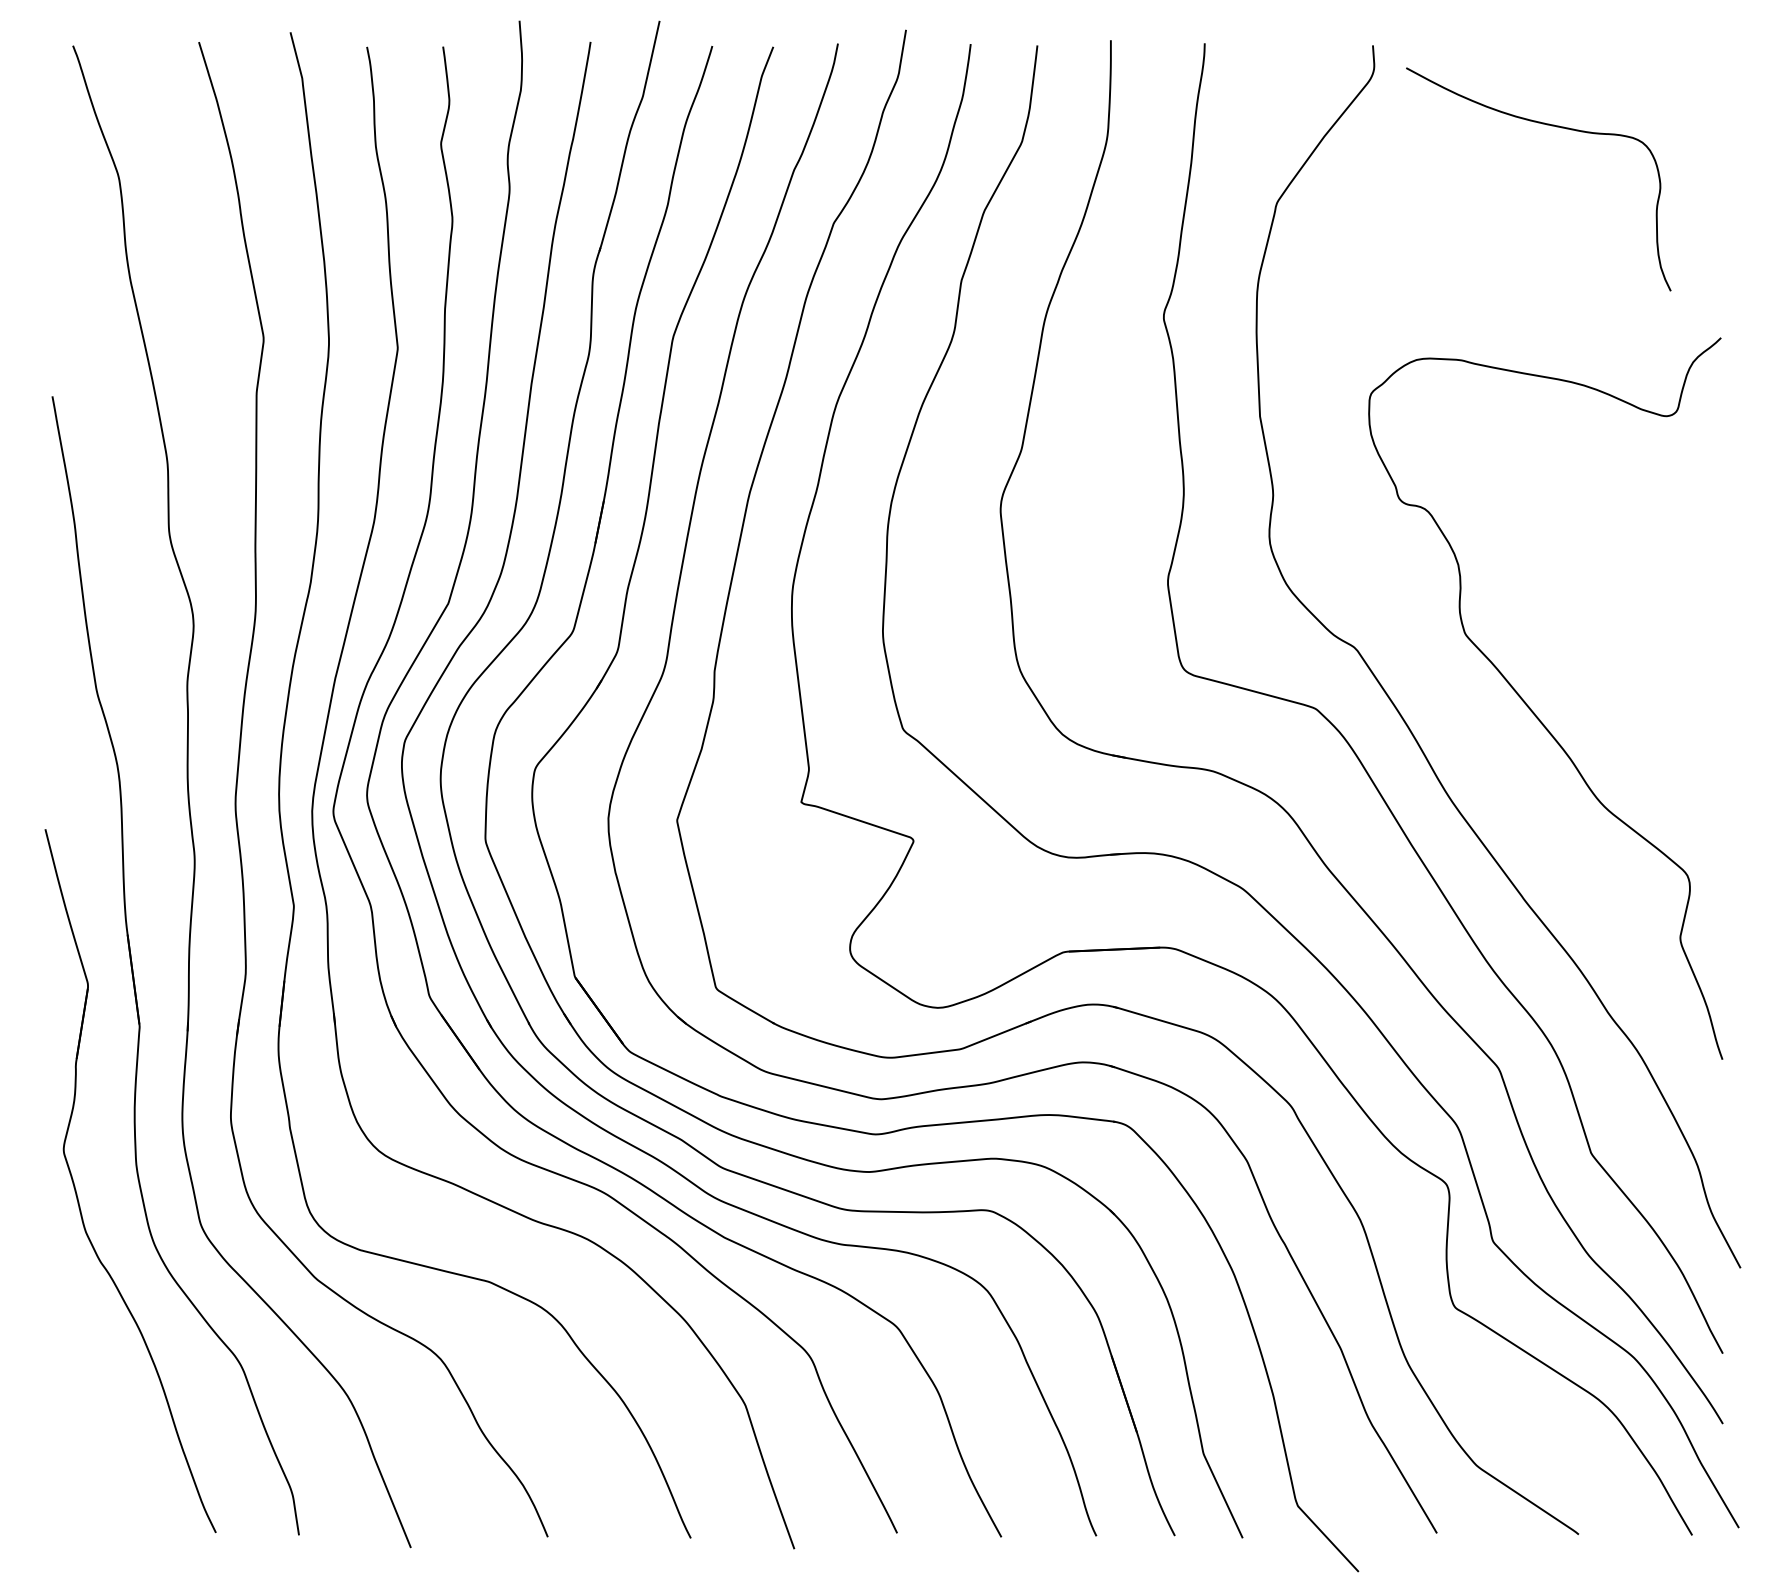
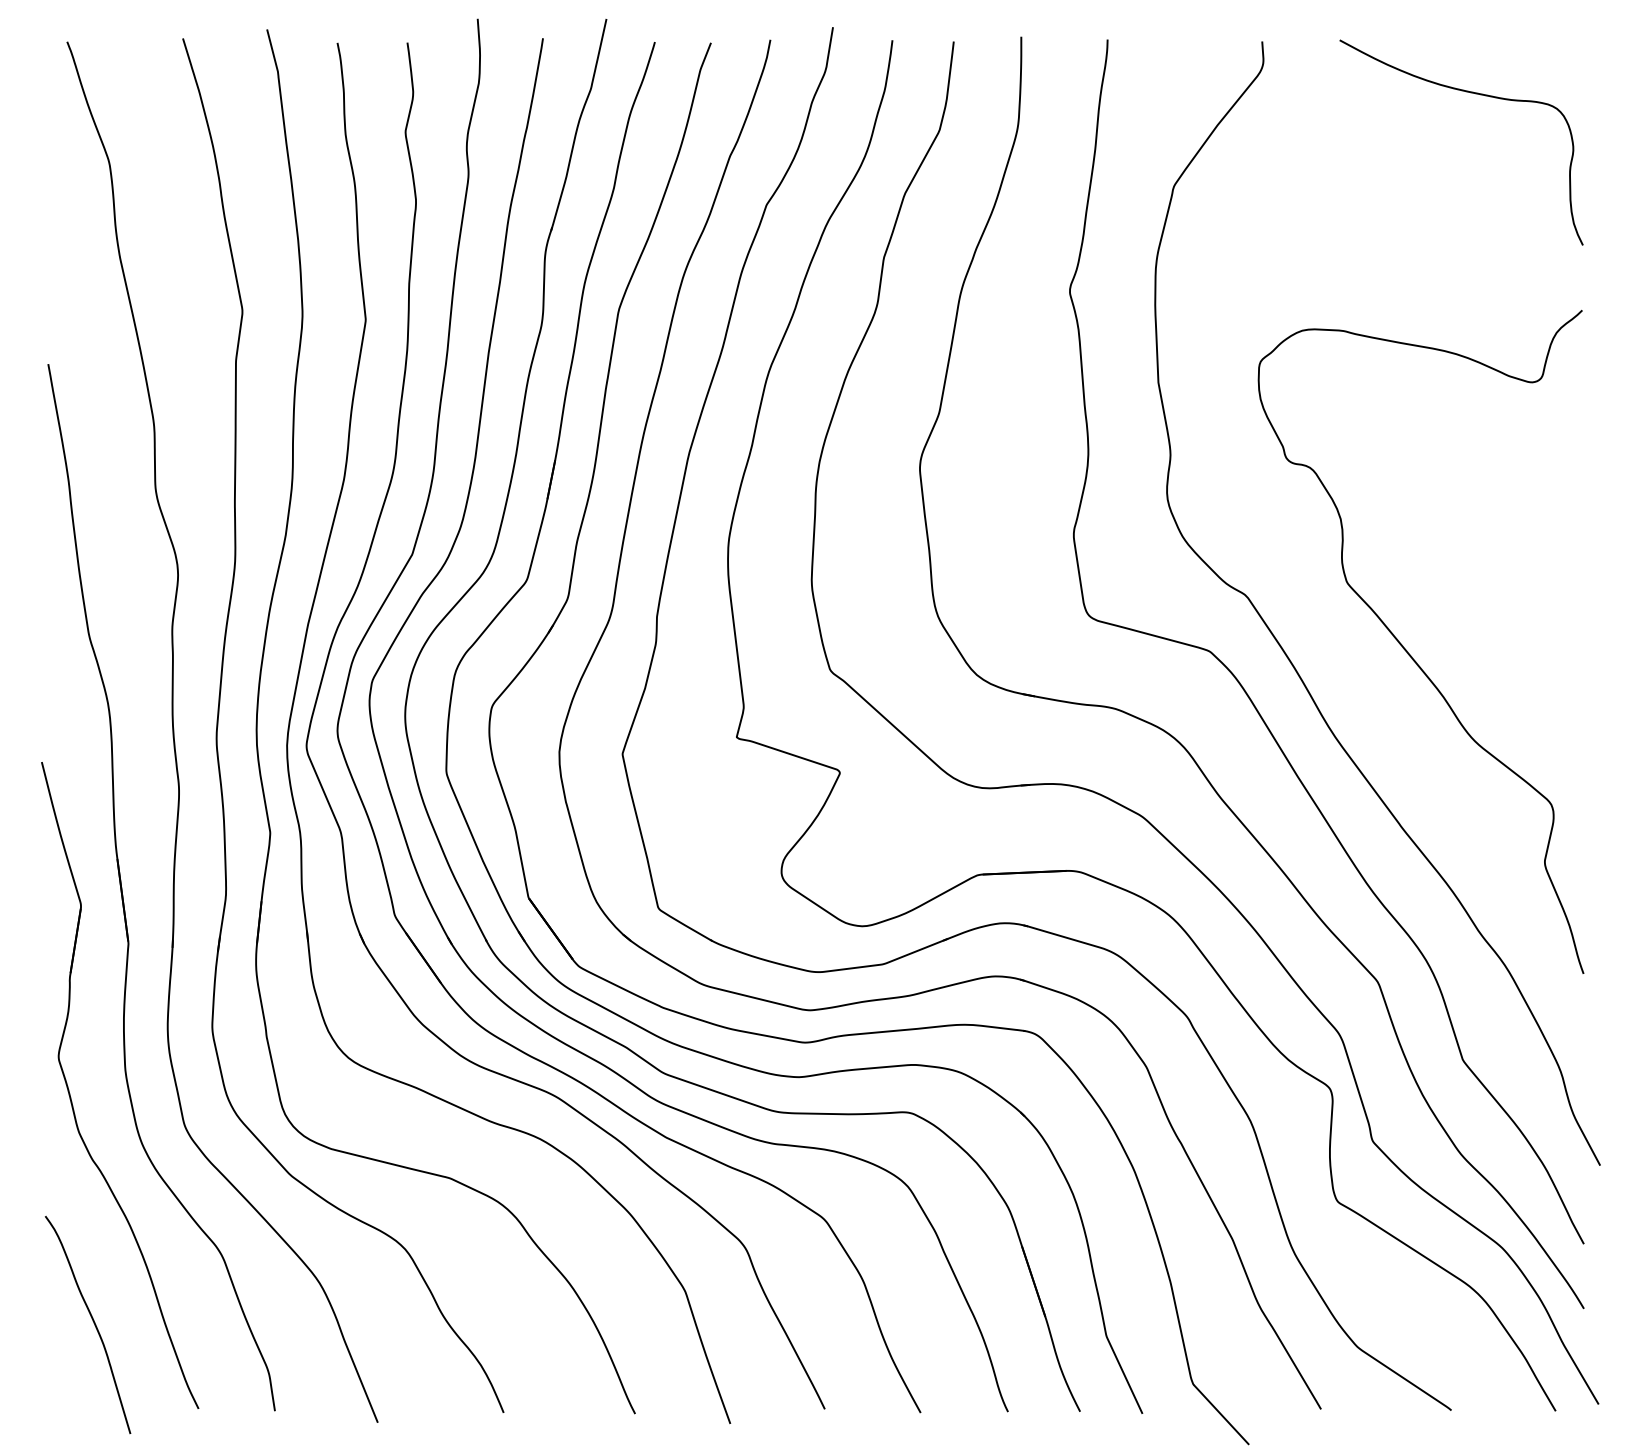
curve: (1551, 126) -> (1473, 93), moved
curve: (101, 1439) -> (93, 1323), added

